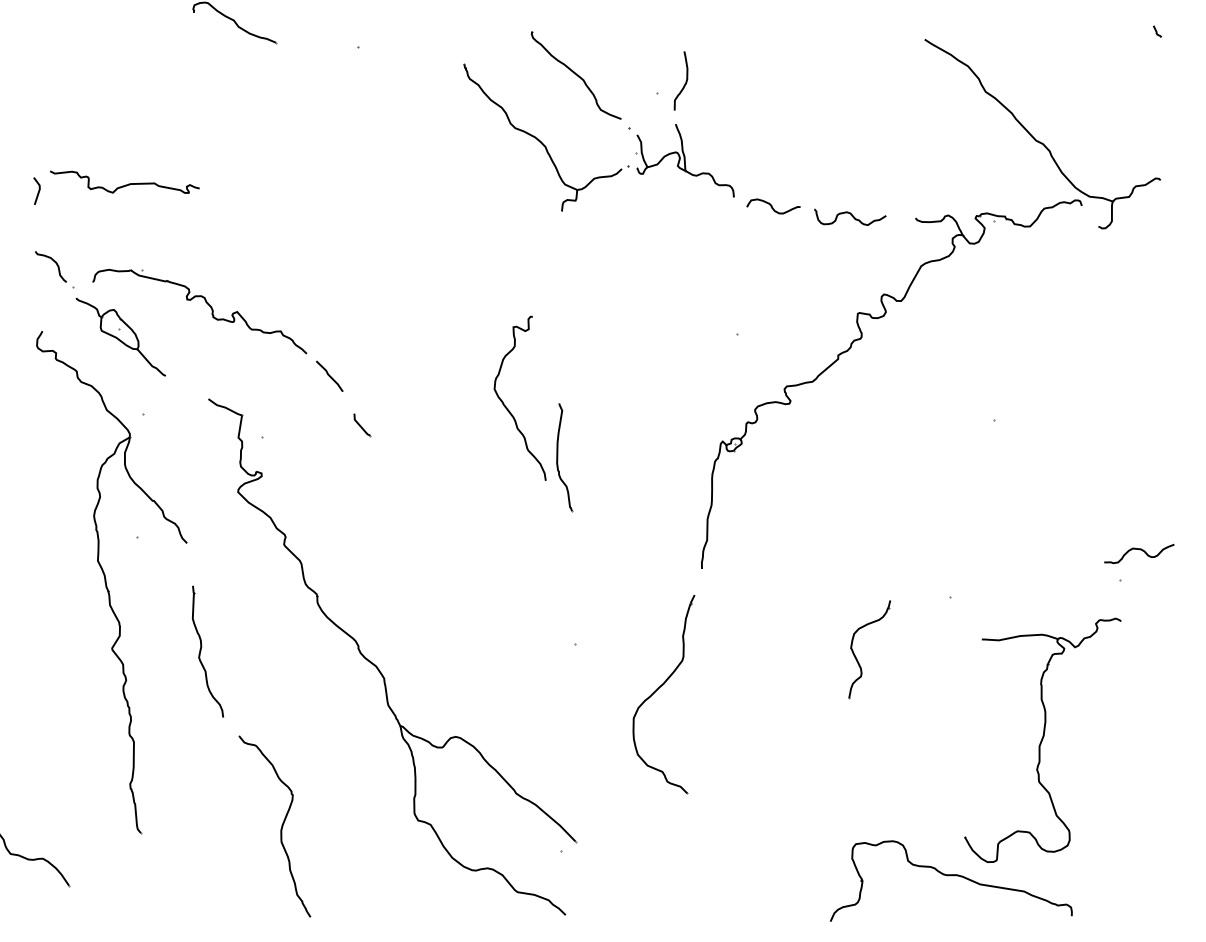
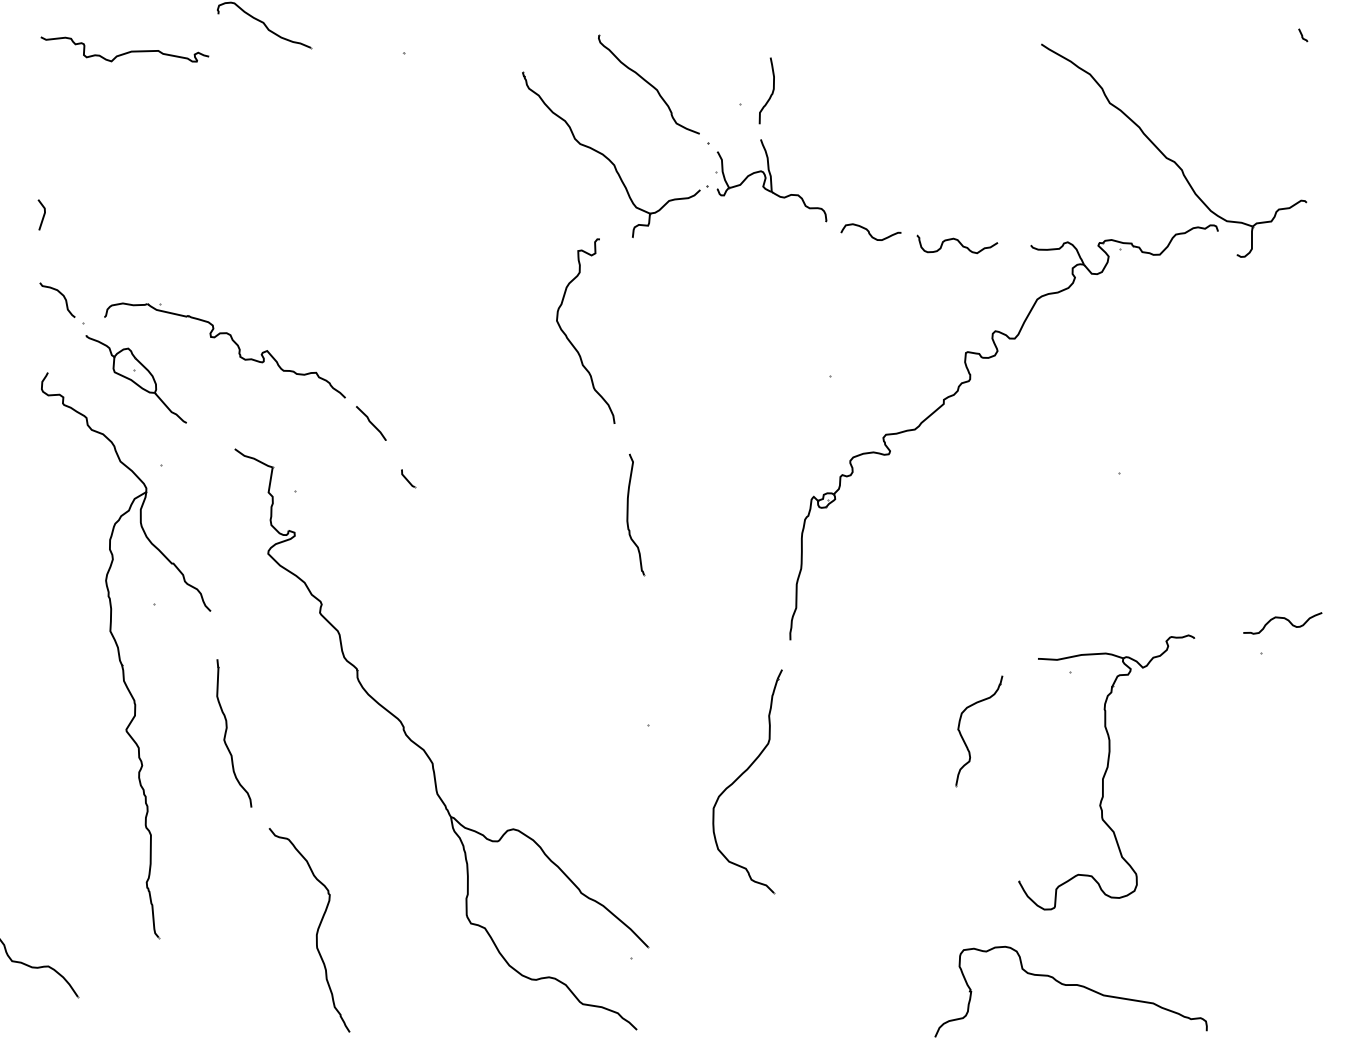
curve: (125, 184) -> (125, 52), moved
curve: (507, 407) -> (571, 341), moved
part: (362, 425) -> (408, 478), size x0.71
part: (1042, 739) -> (1106, 771), moved

